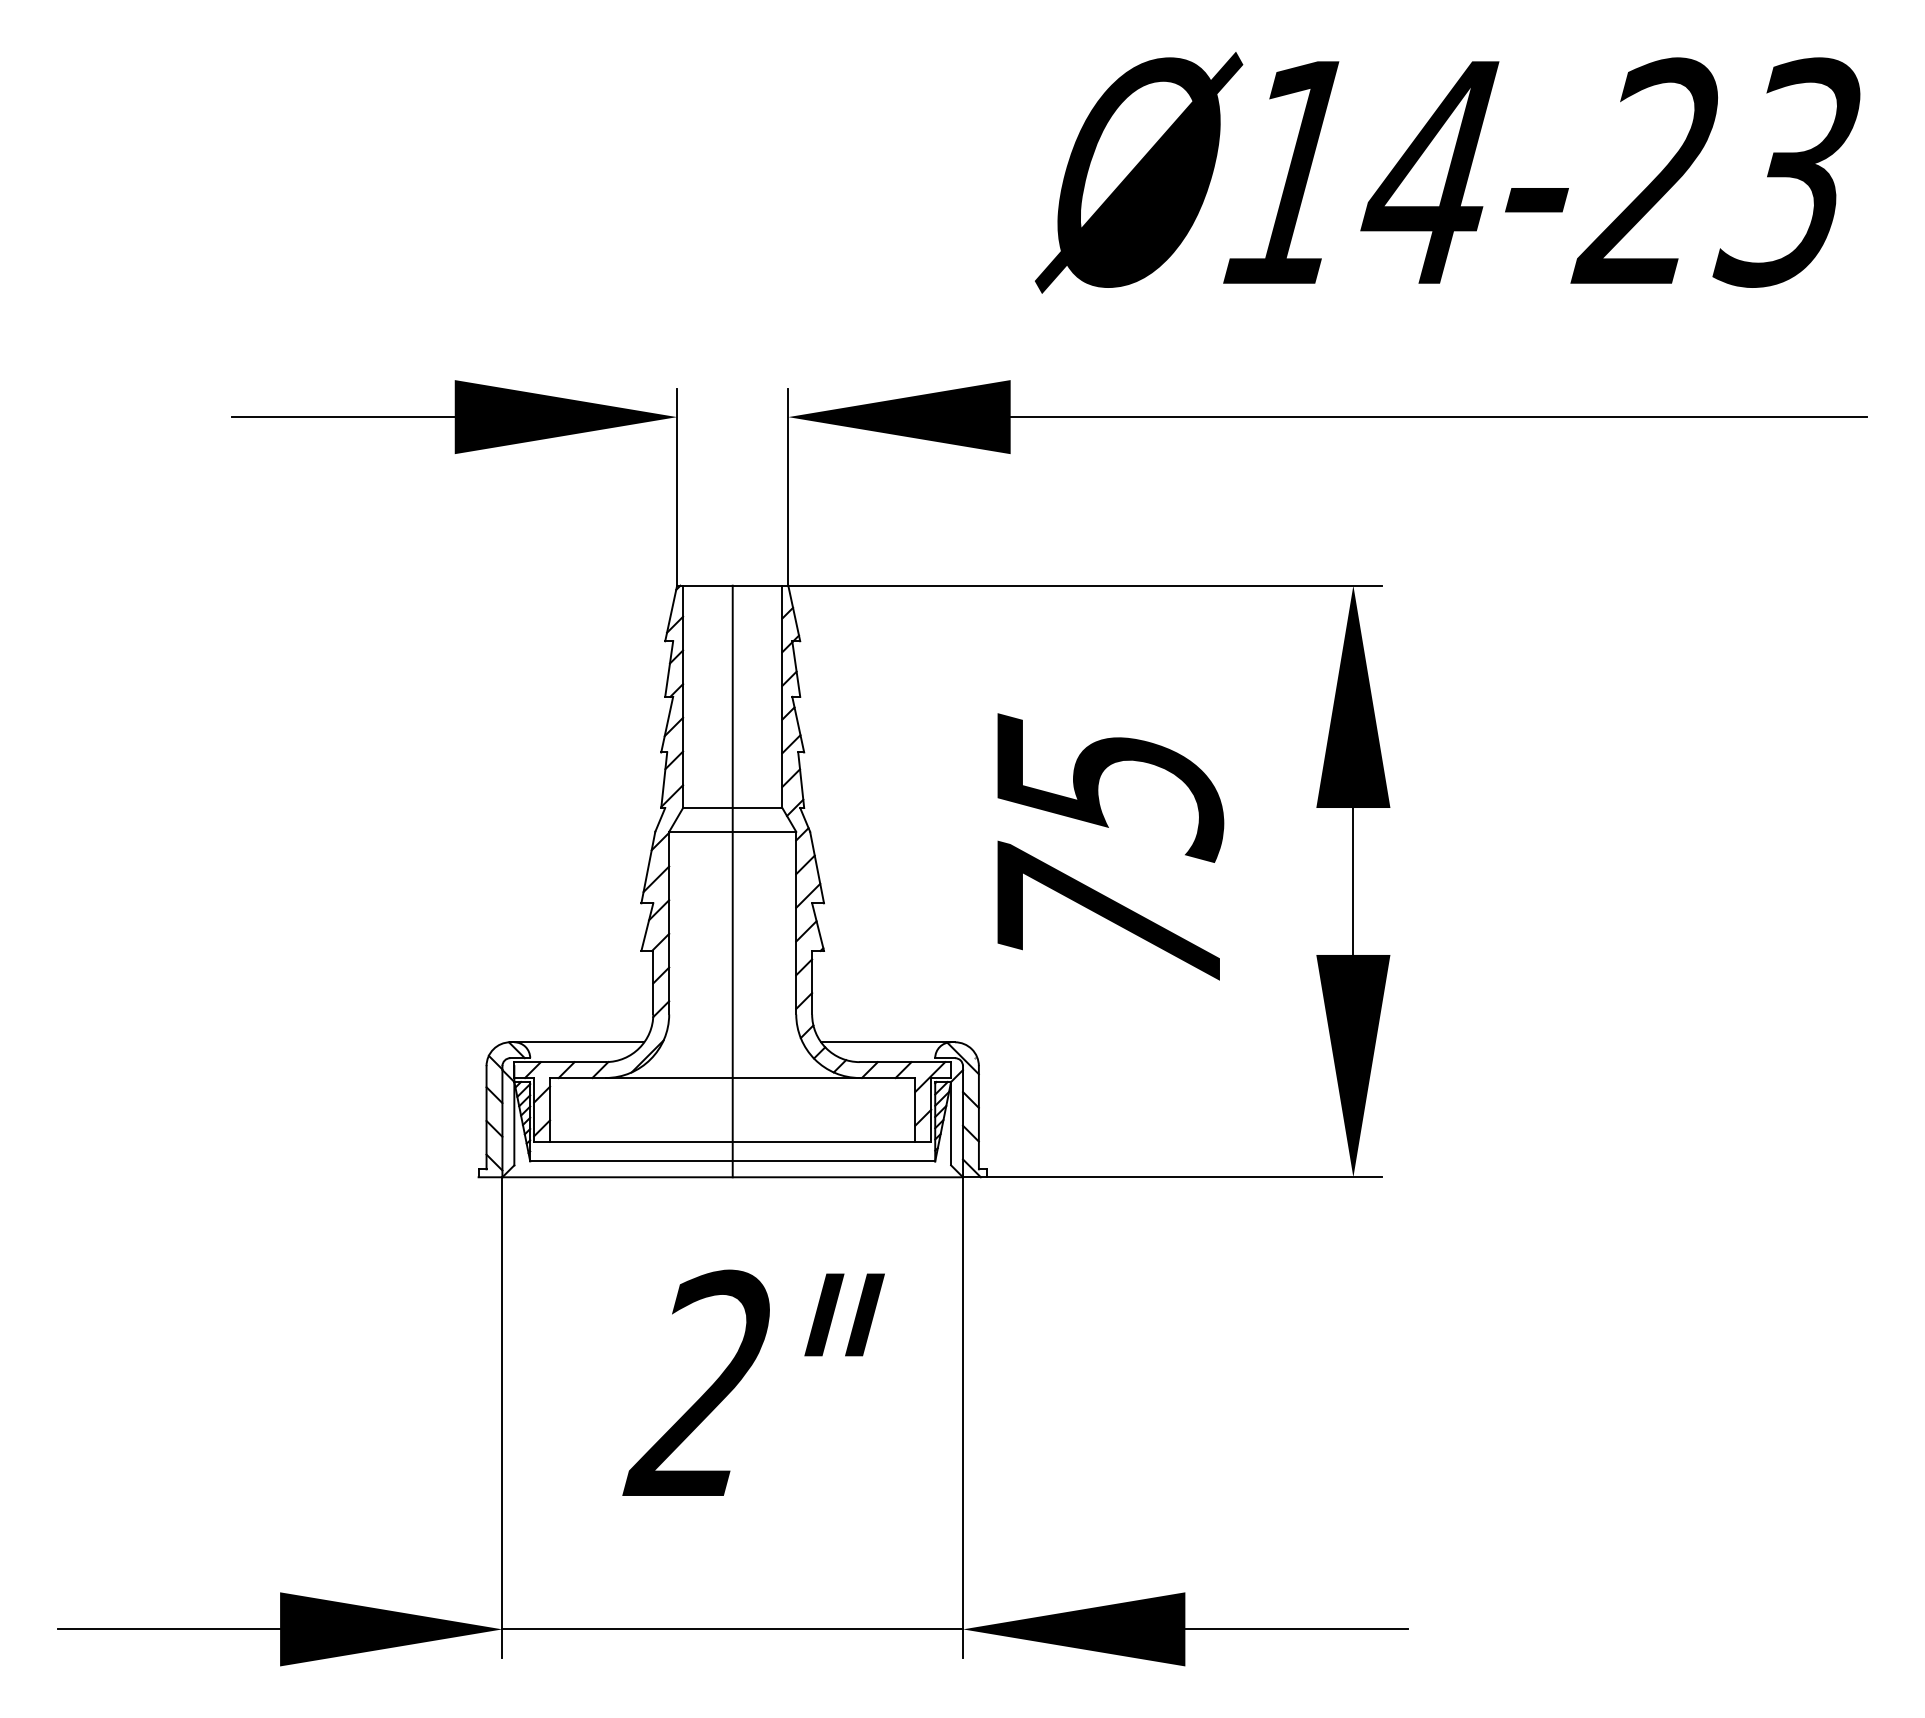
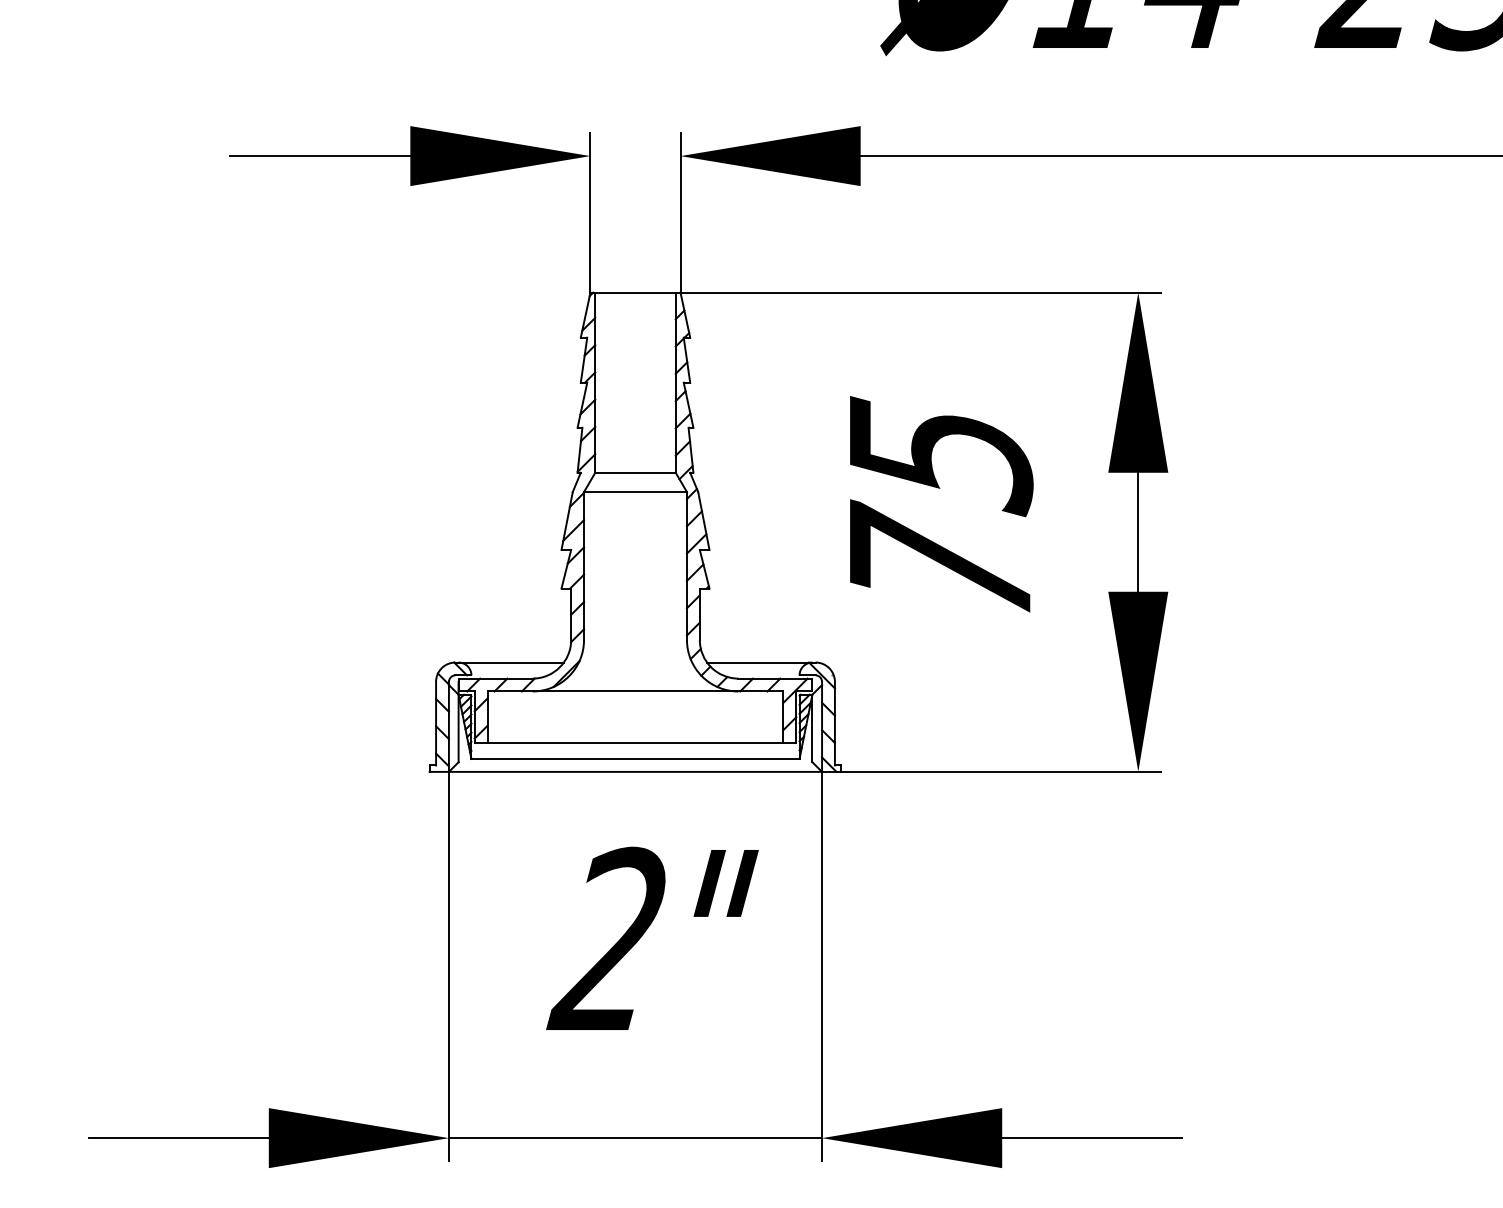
line: (732, 881) -> (635, 532), removed

